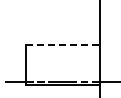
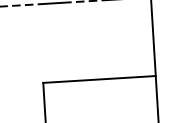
line: (63, 45) -> (100, 79), dashed -> solid

